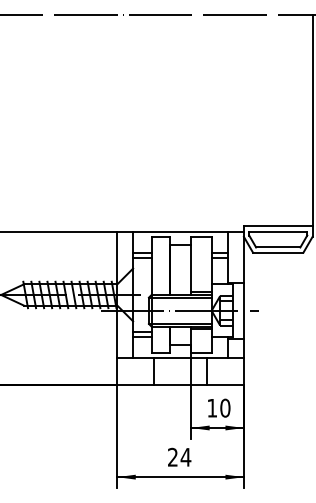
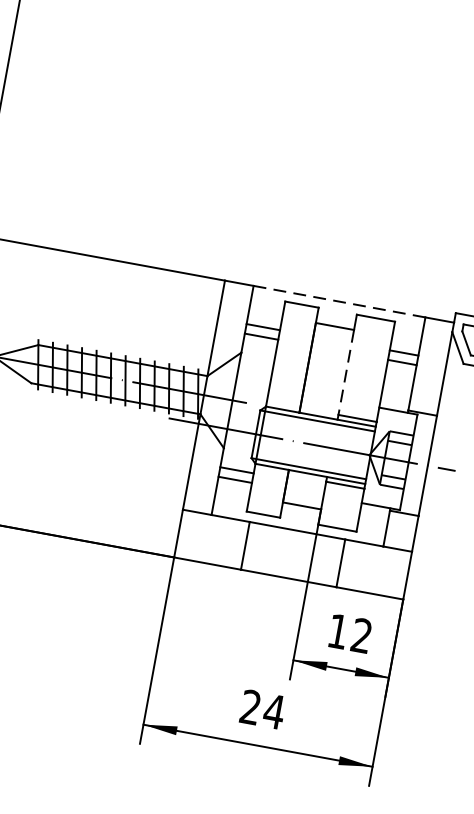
line: (181, 231) -> (341, 301), solid -> dashed
line: (191, 269) -> (346, 373), solid -> dashed
text: (225, 407) -> (362, 634), 10 -> 12

